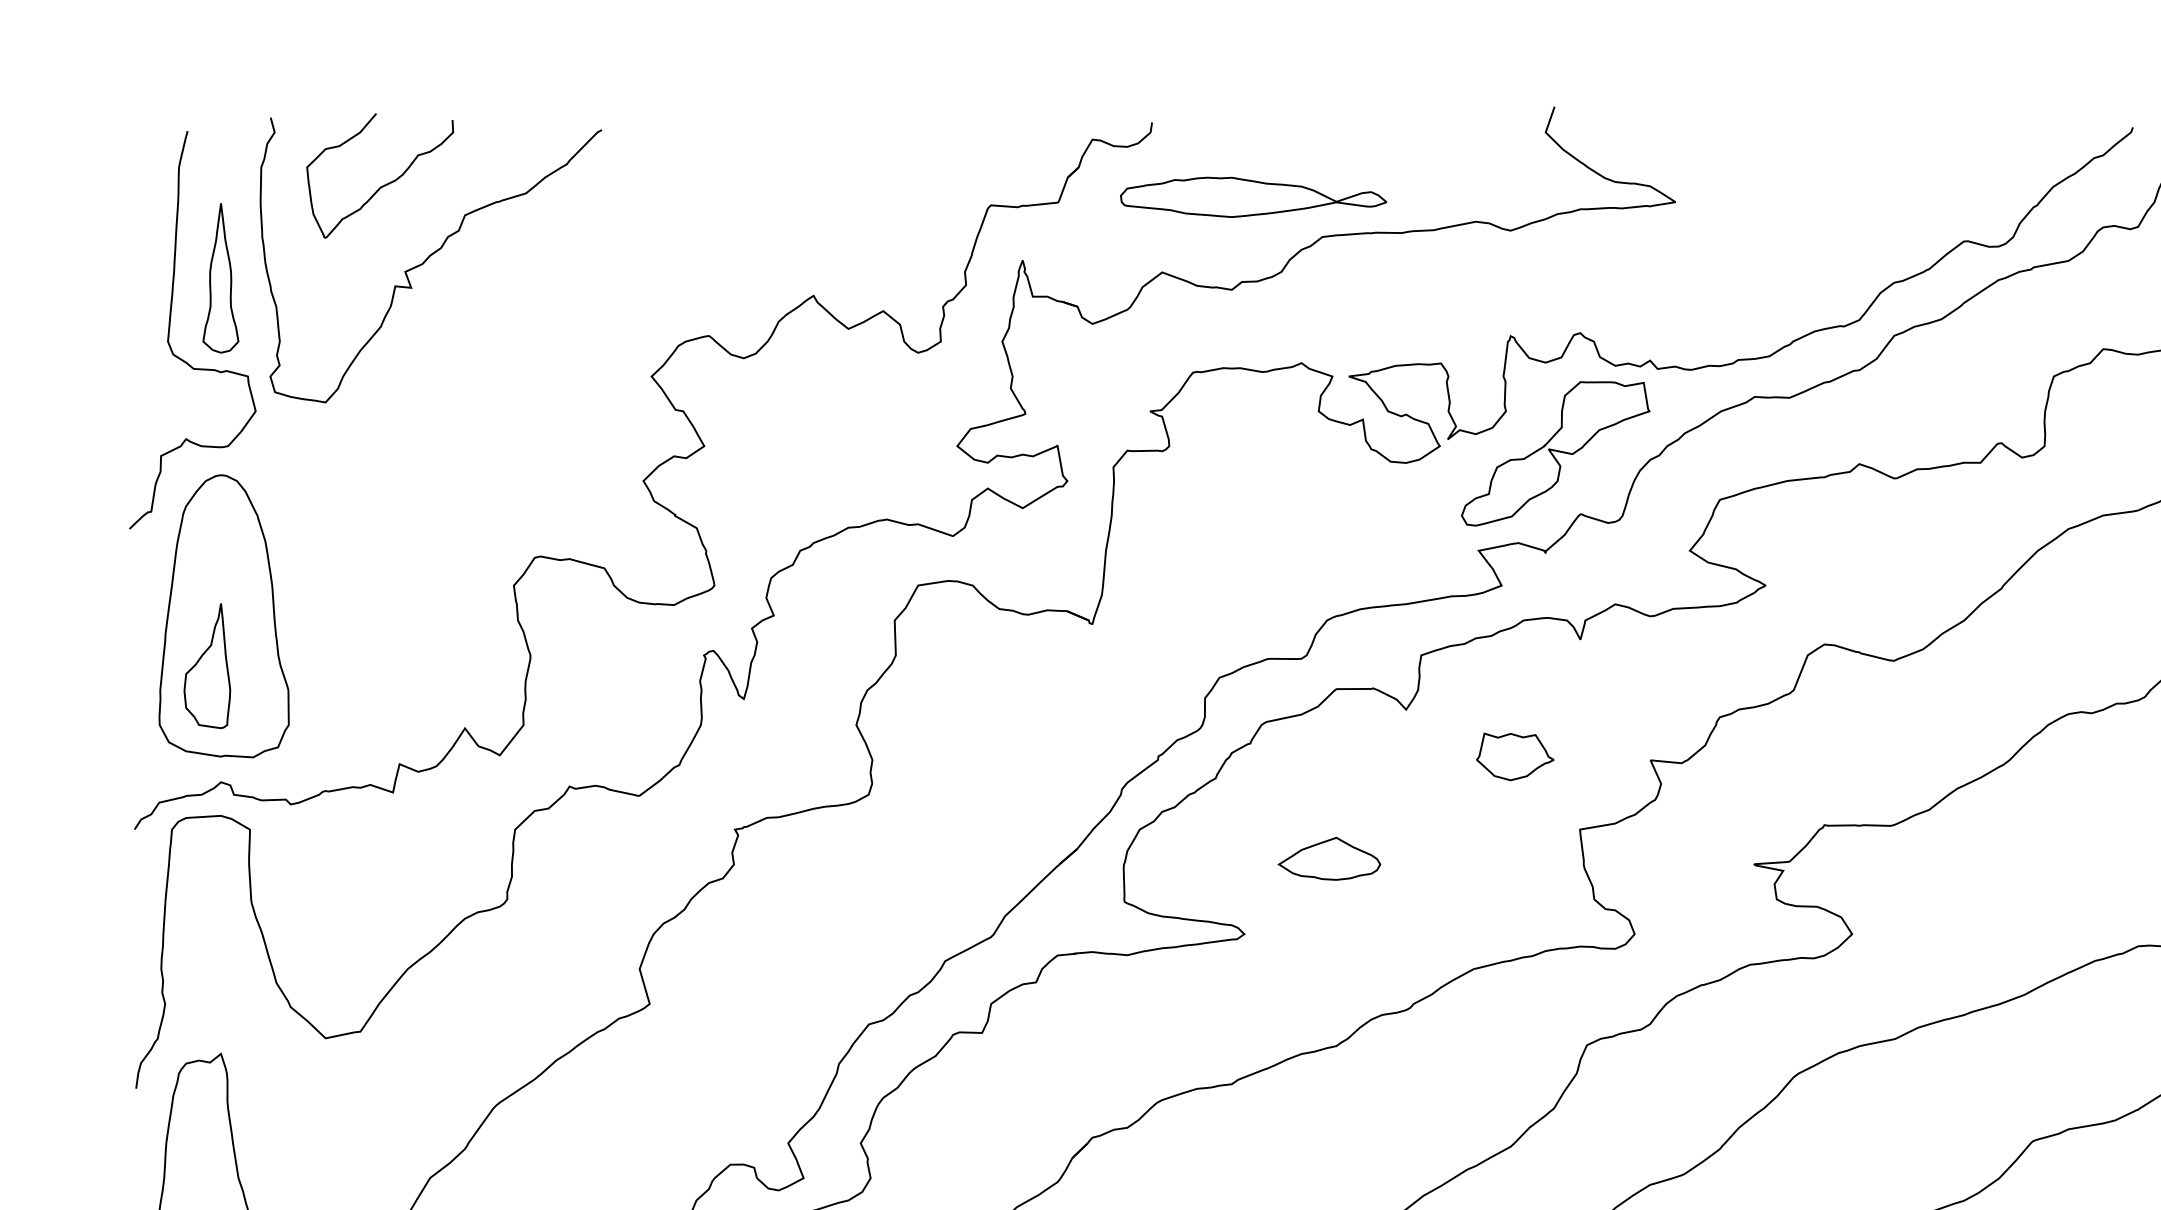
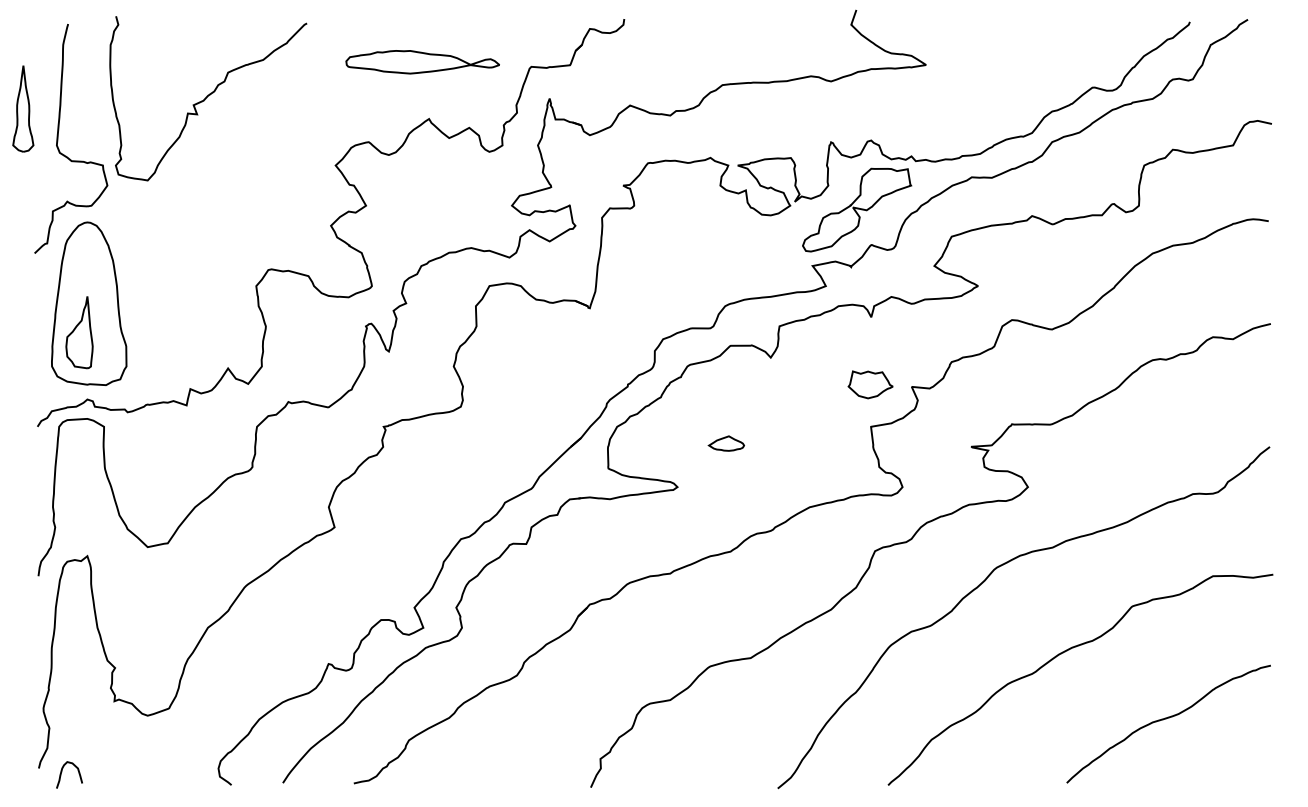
curve: (384, 183) -> (181, 54), removed
part: (1253, 197) -> (422, 62), moved
part: (221, 277) -> (23, 108), moved
part: (1514, 756) -> (870, 384), moved
part: (1329, 858) -> (726, 443), size x0.6

